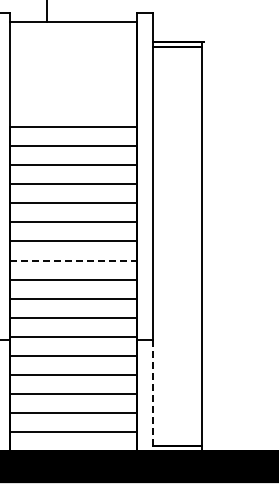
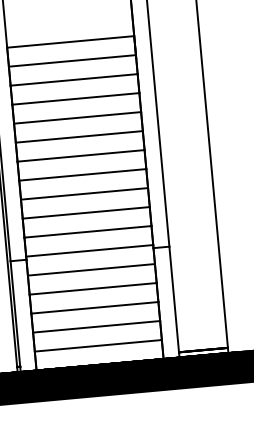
line: (73, 260) -> (83, 174), dashed -> solid
line: (153, 395) -> (174, 302), dashed -> solid

